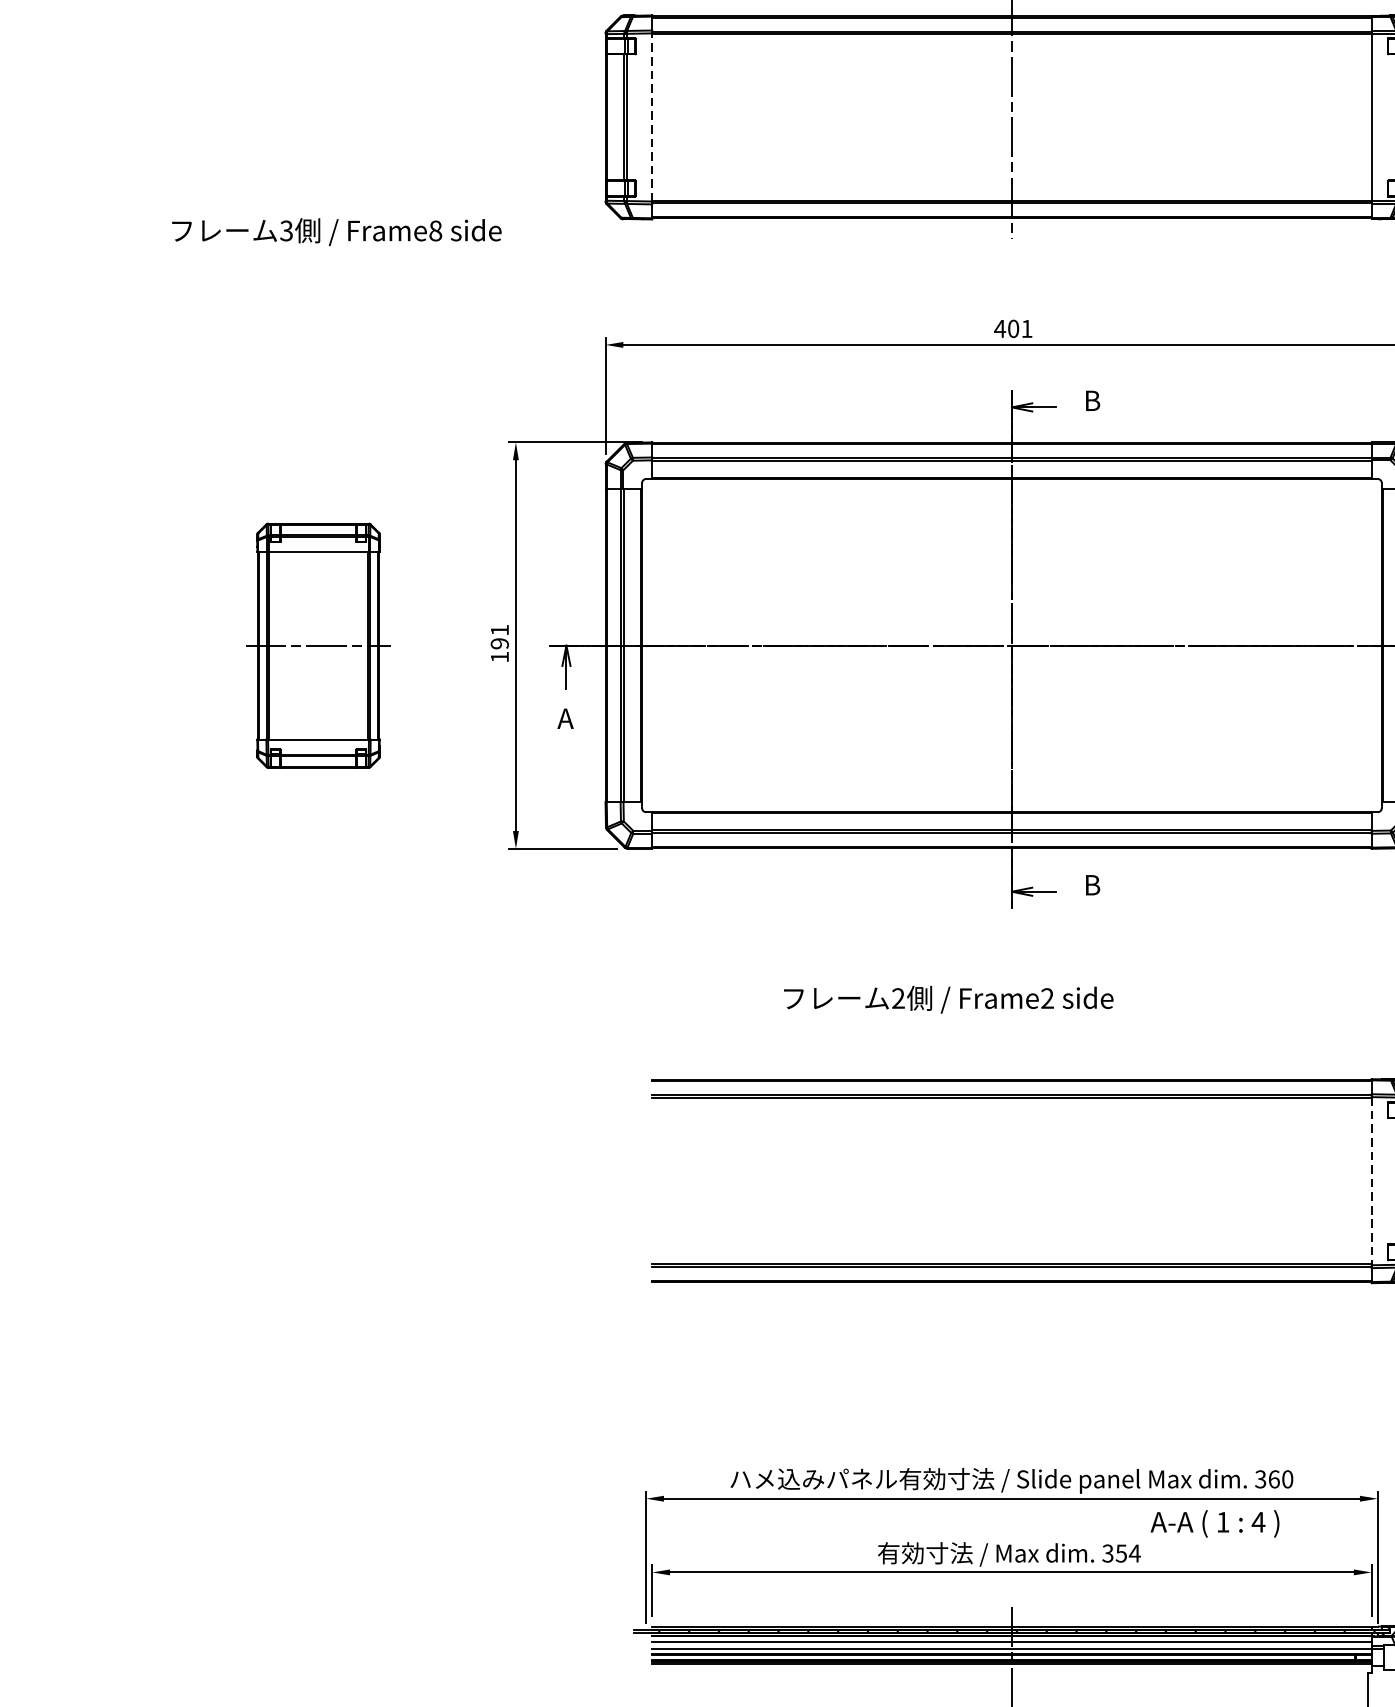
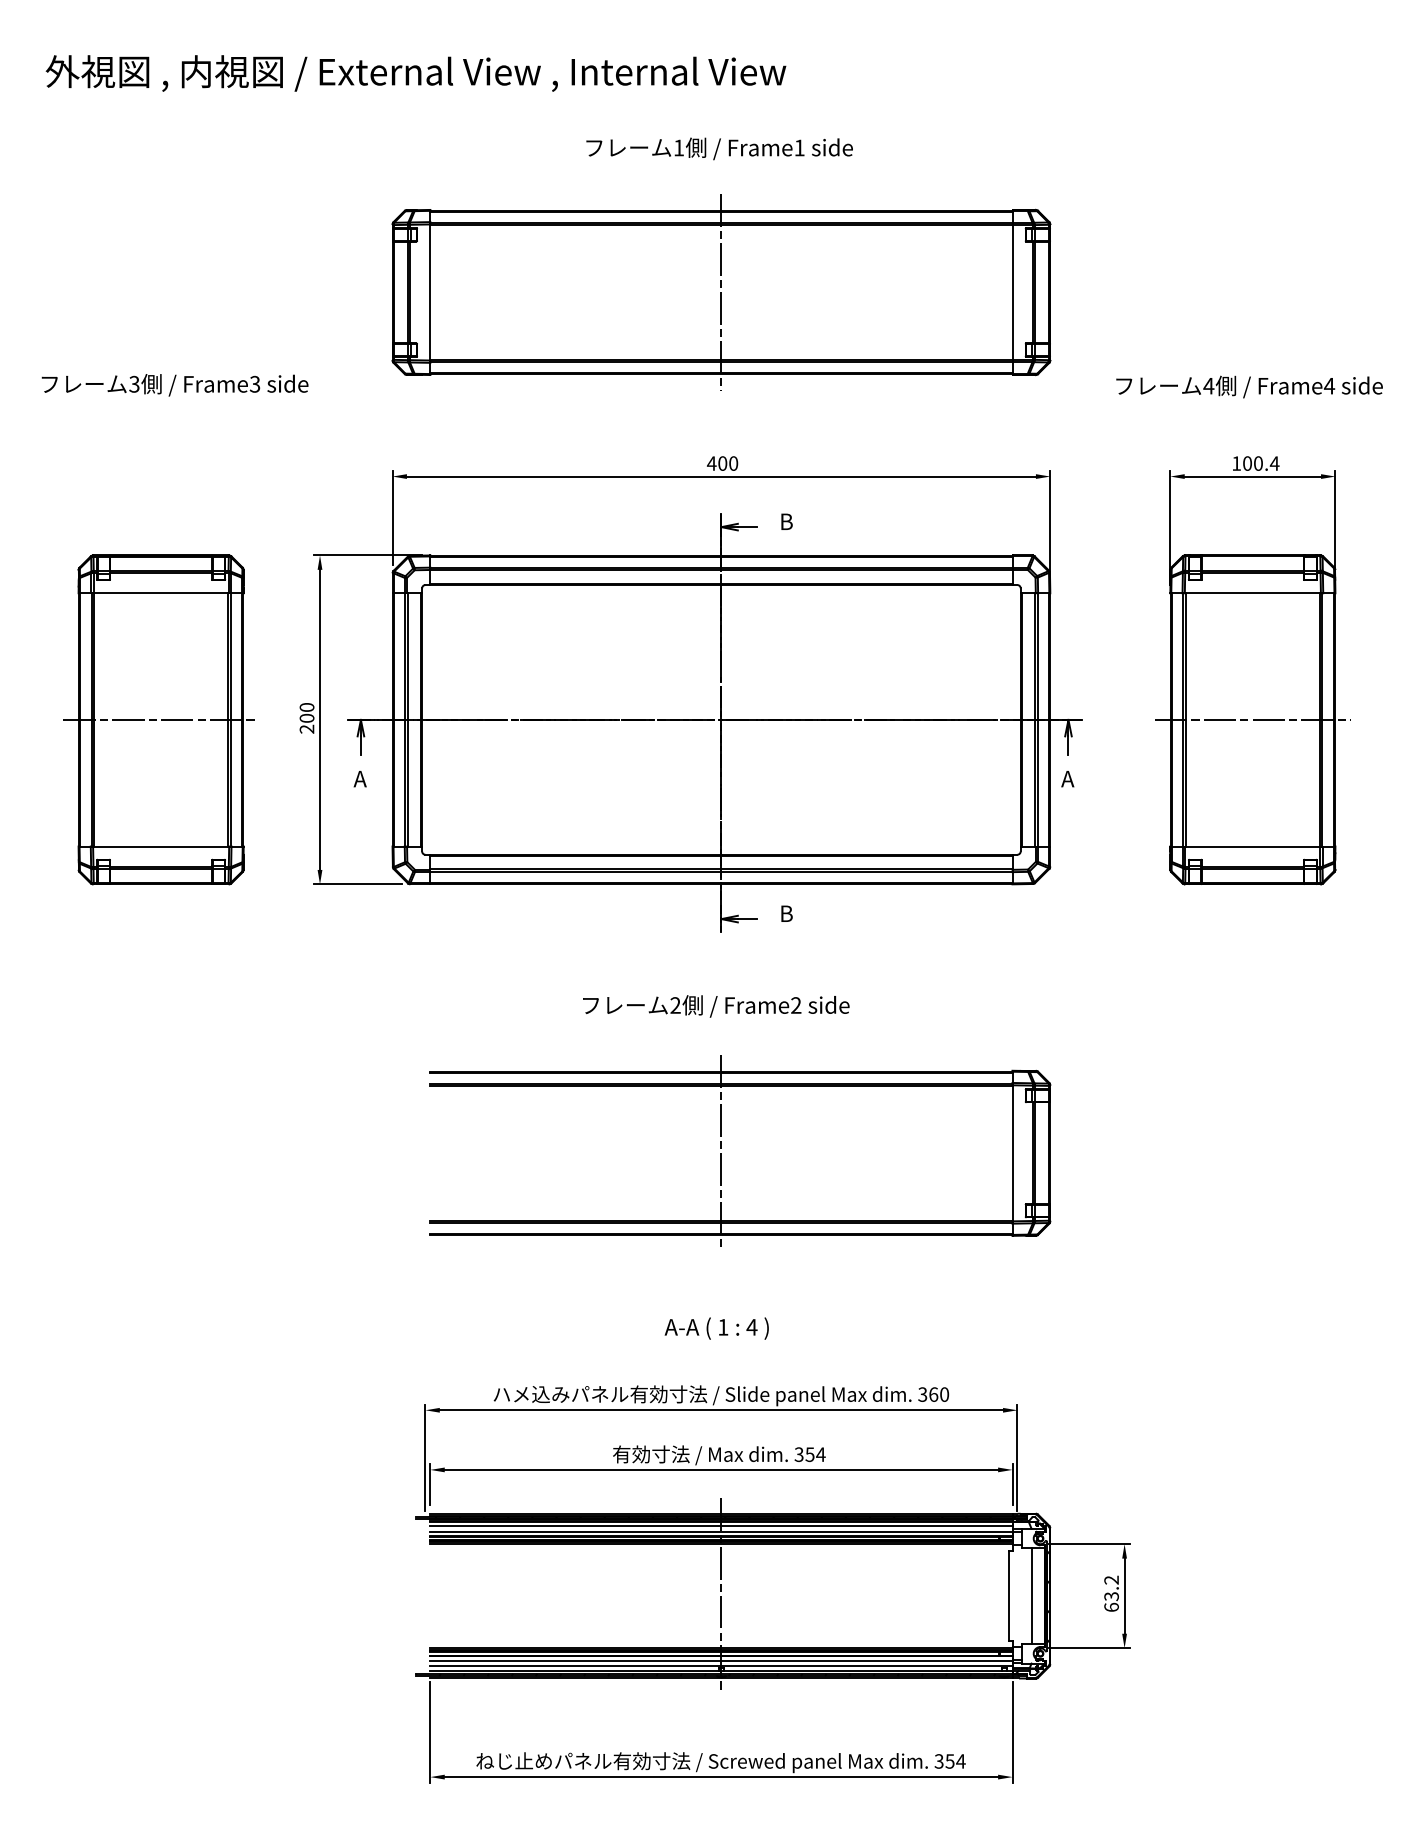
line: (652, 116) -> (430, 291), dashed -> solid
text: (434, 231) -> (254, 384), Frame8 -> Frame3
text: (1026, 328) -> (733, 463), 401 -> 400
text: (499, 643) -> (306, 718), 191 -> 200
part: (316, 645) -> (158, 719), size x1.67
text: (949, 999) -> (716, 1006), moved
line: (1012, 1181) -> (721, 1153), added
line: (1371, 1181) -> (1012, 1153), dashed -> solid
text: (1214, 1523) -> (716, 1328), moved

